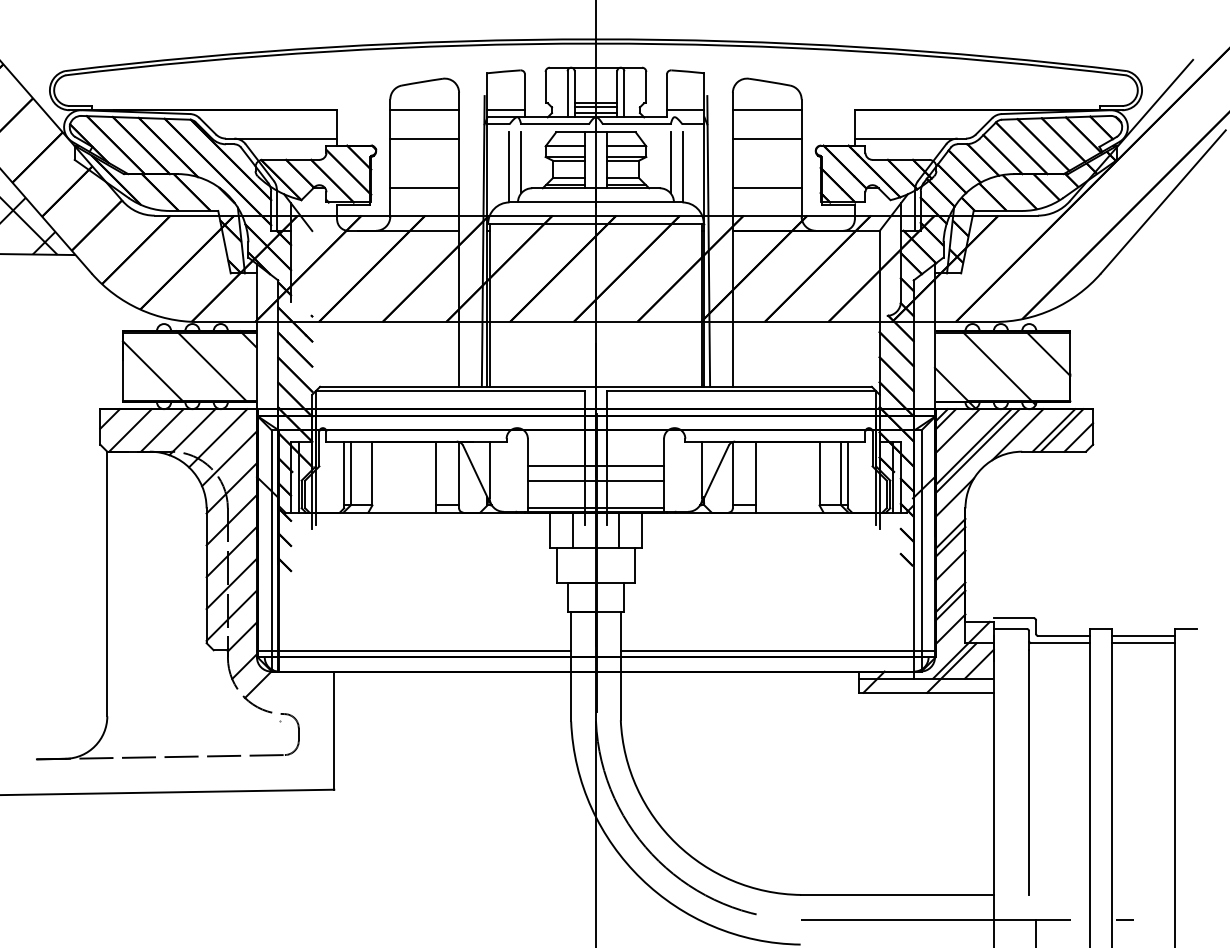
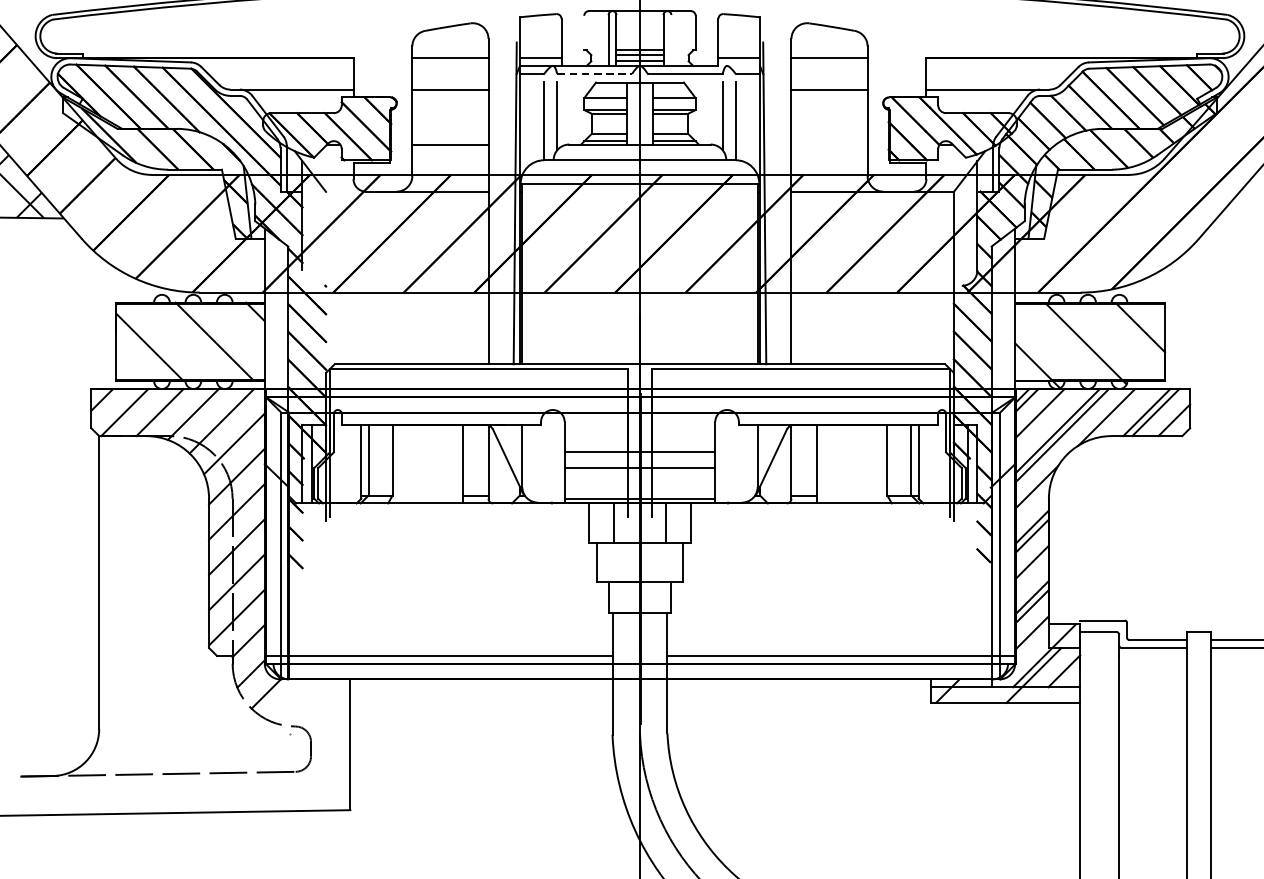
line: (545, 87) -> (584, 33), removed
line: (624, 94) -> (671, 40), removed
line: (555, 124) -> (595, 73), solid -> dashed
line: (766, 188) -> (828, 144), removed

